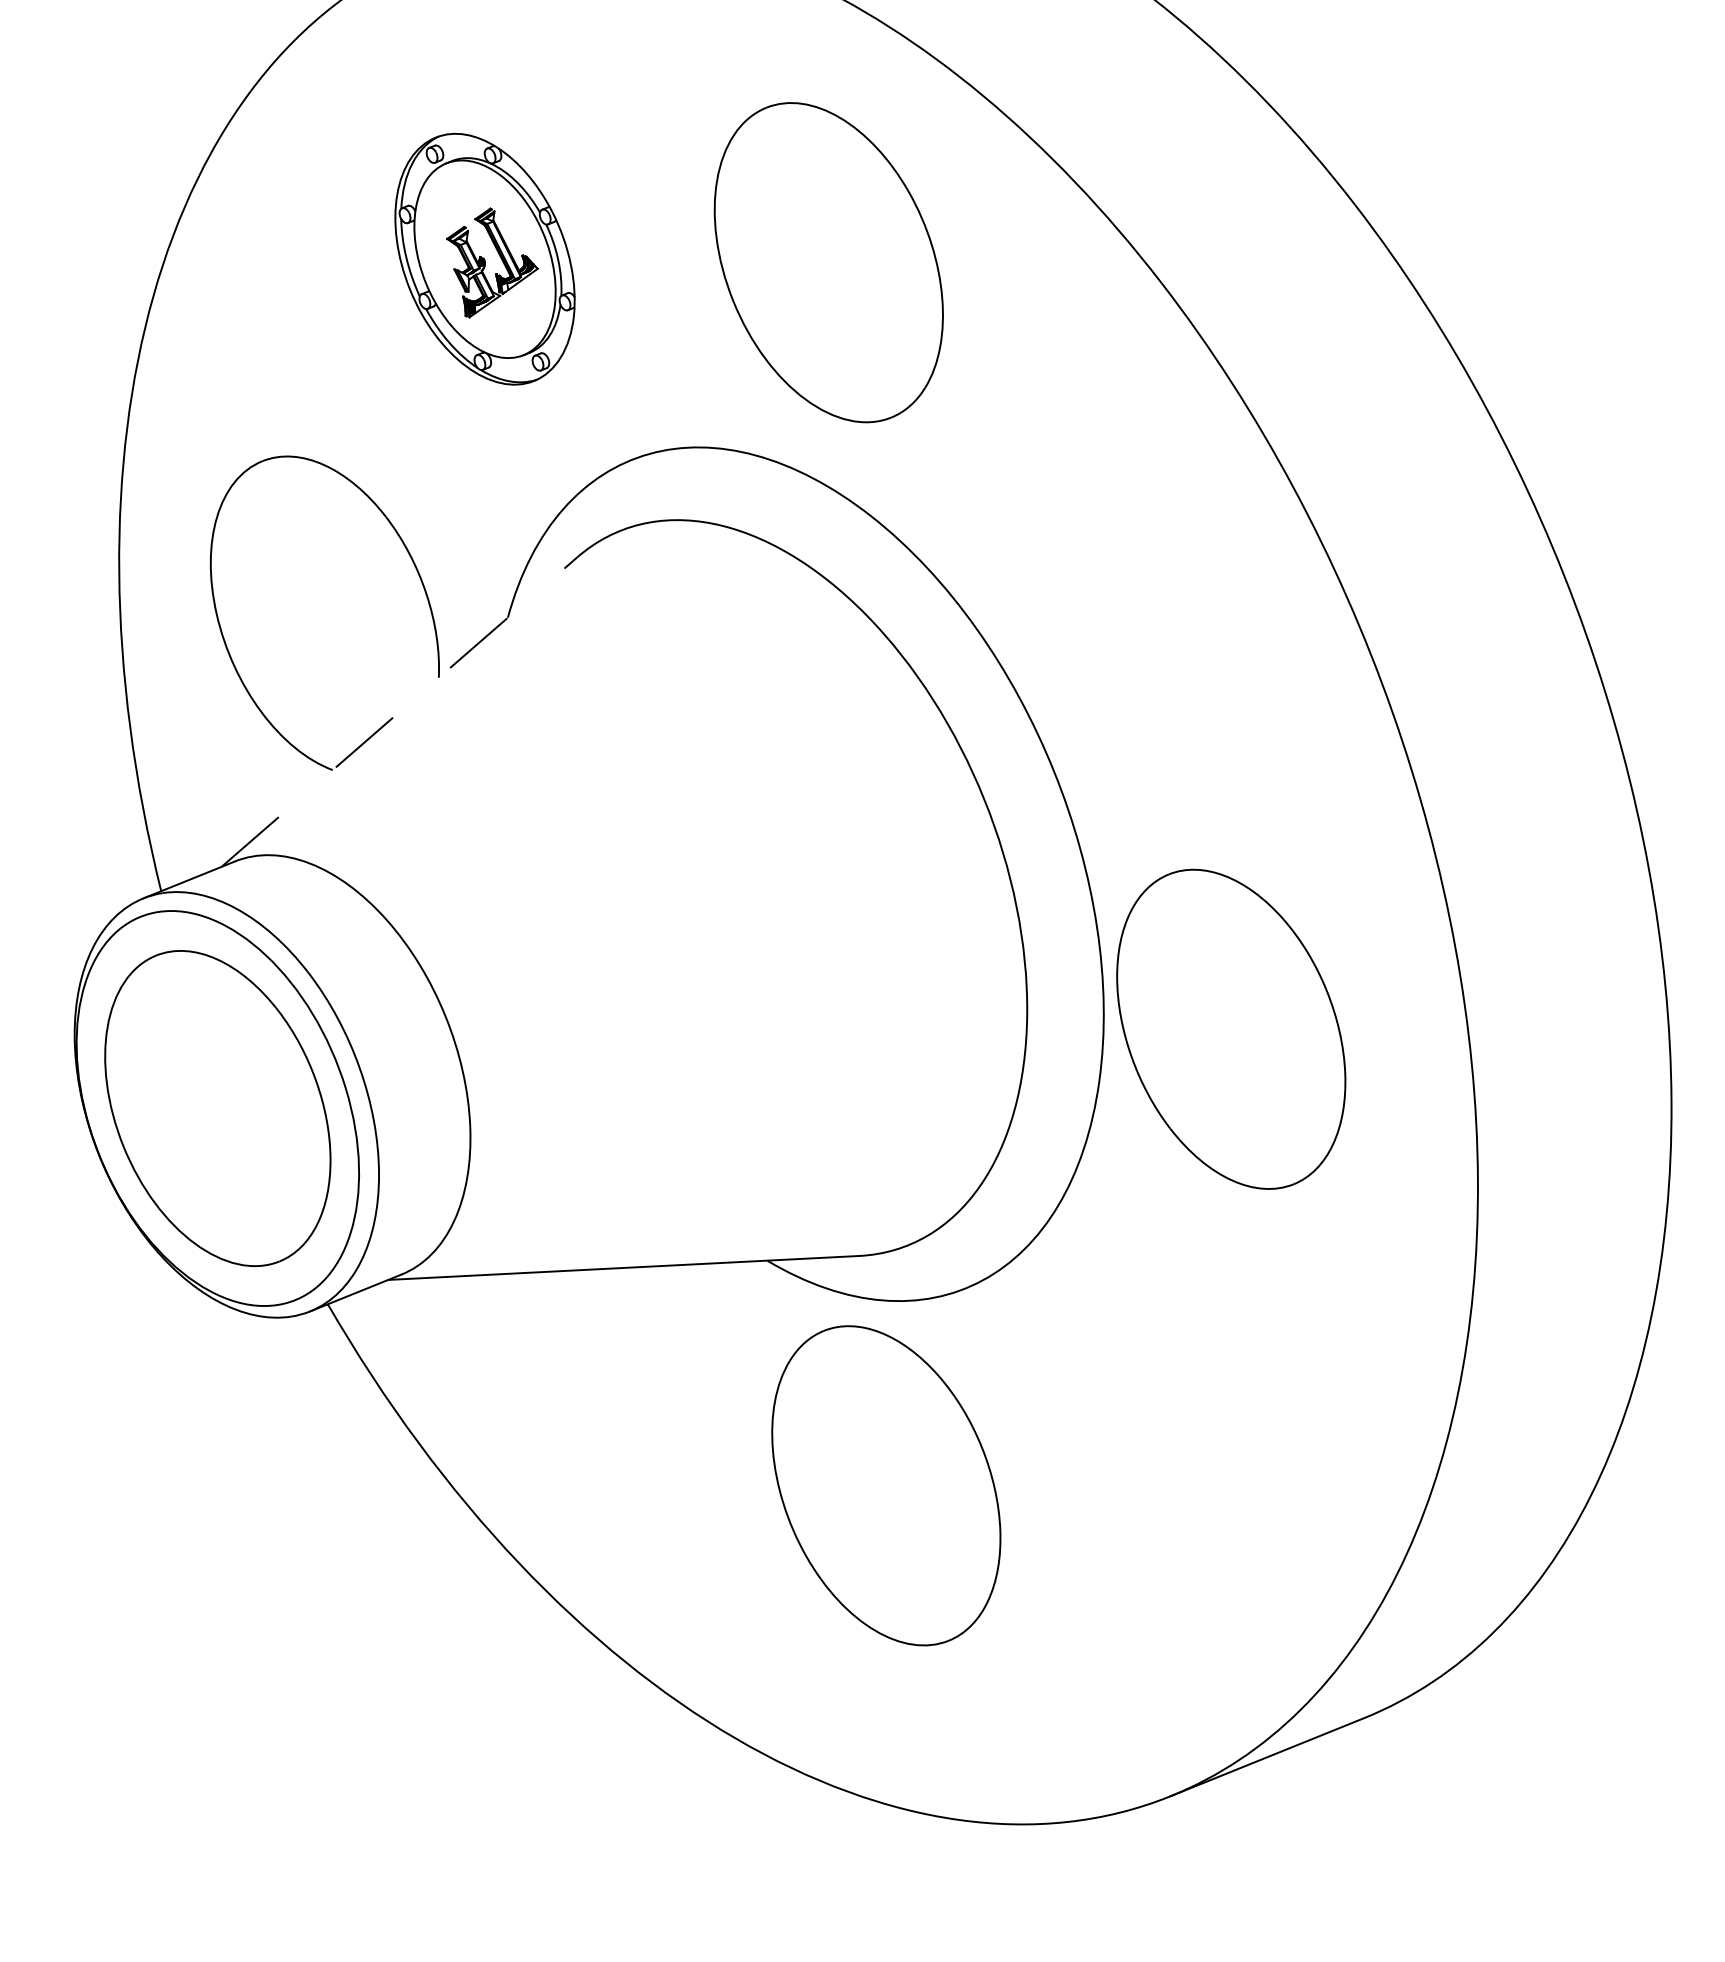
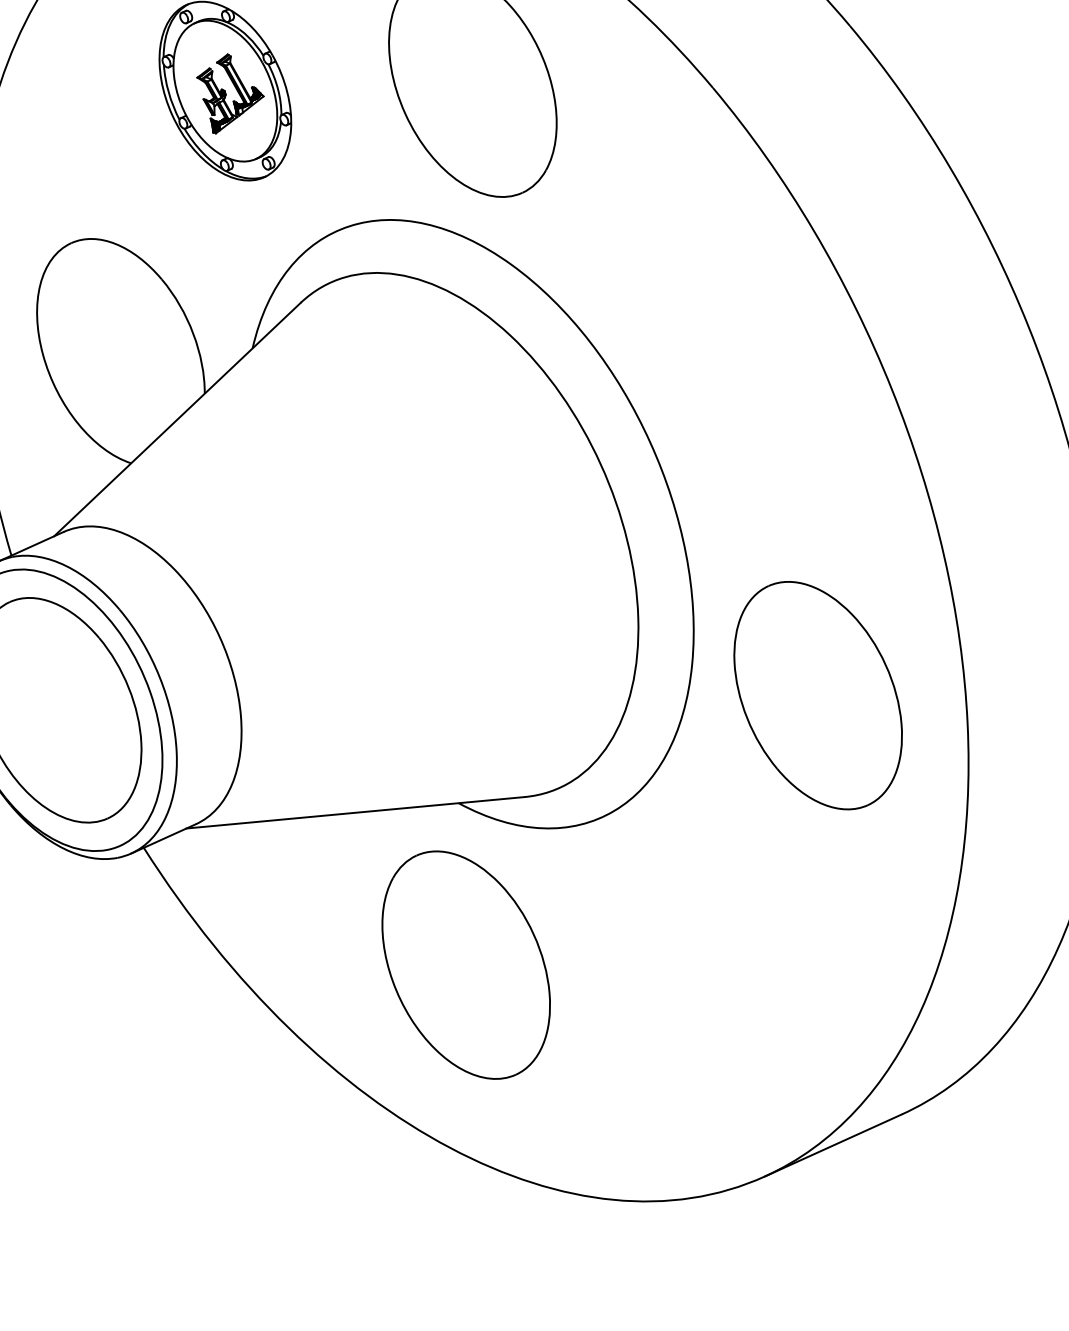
line: (399, 712) -> (177, 419), dashed -> solid
part: (1231, 1028) -> (818, 695), moved
part: (886, 1485) -> (466, 964), moved

